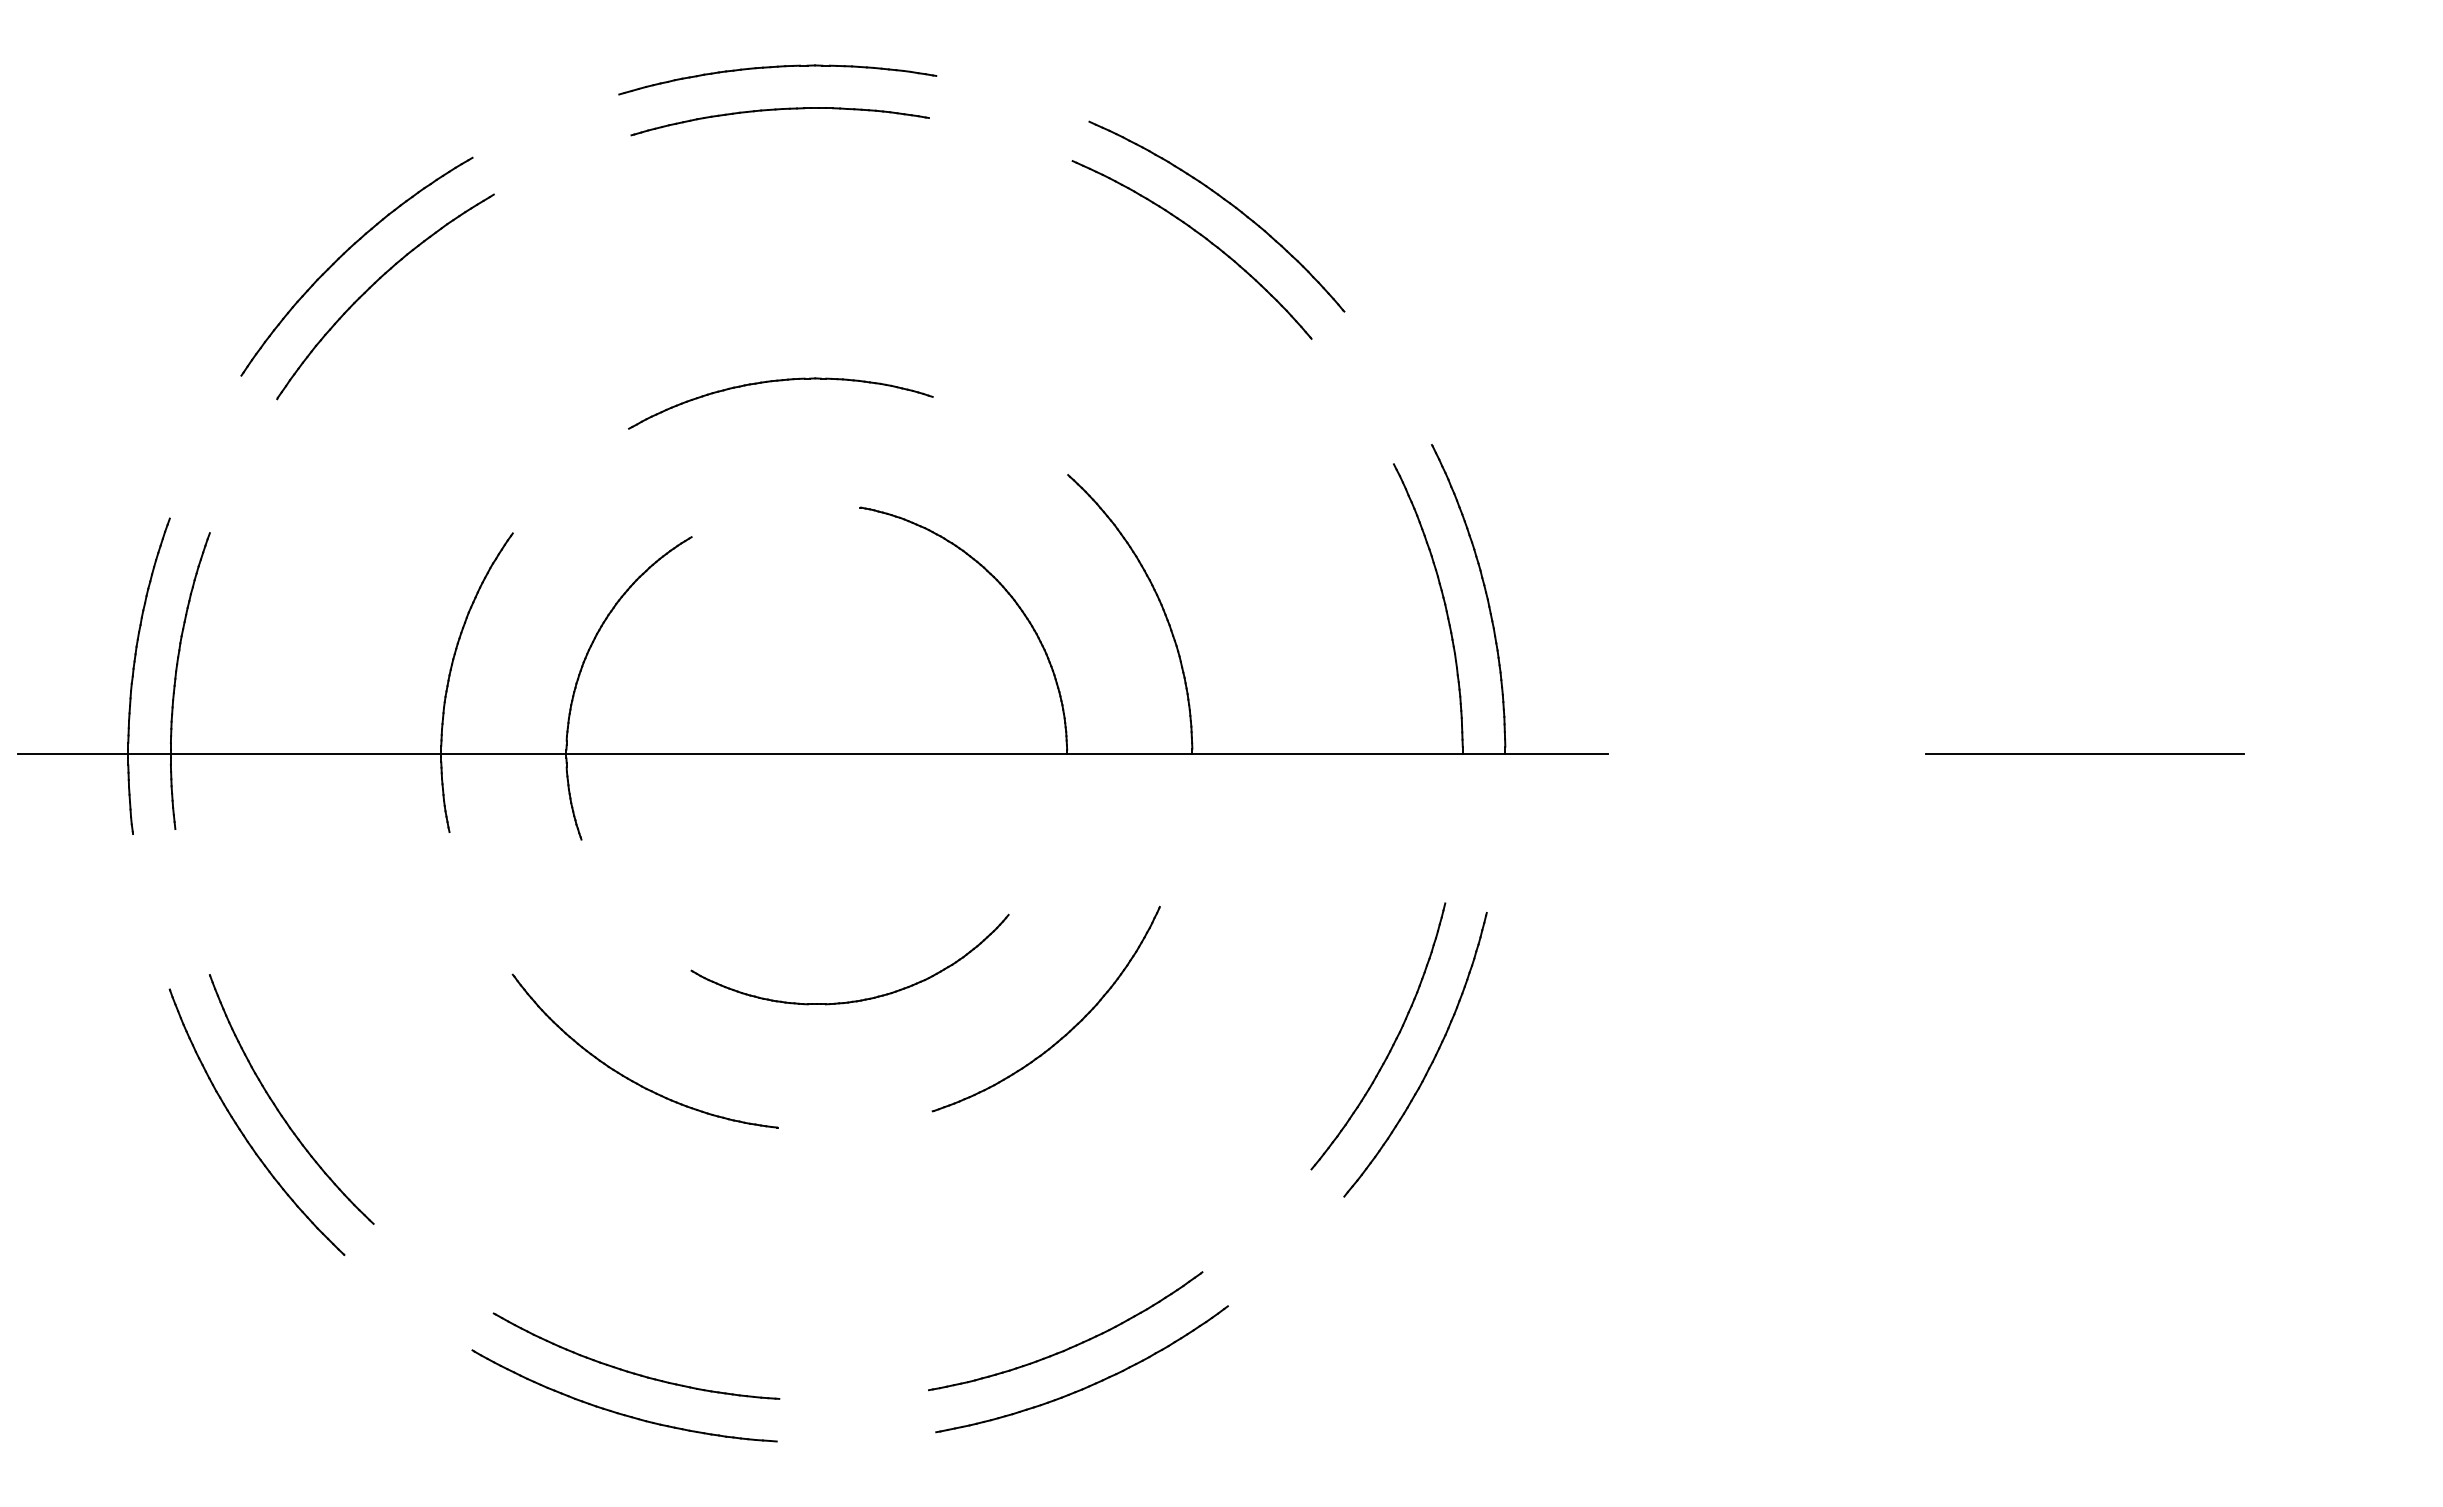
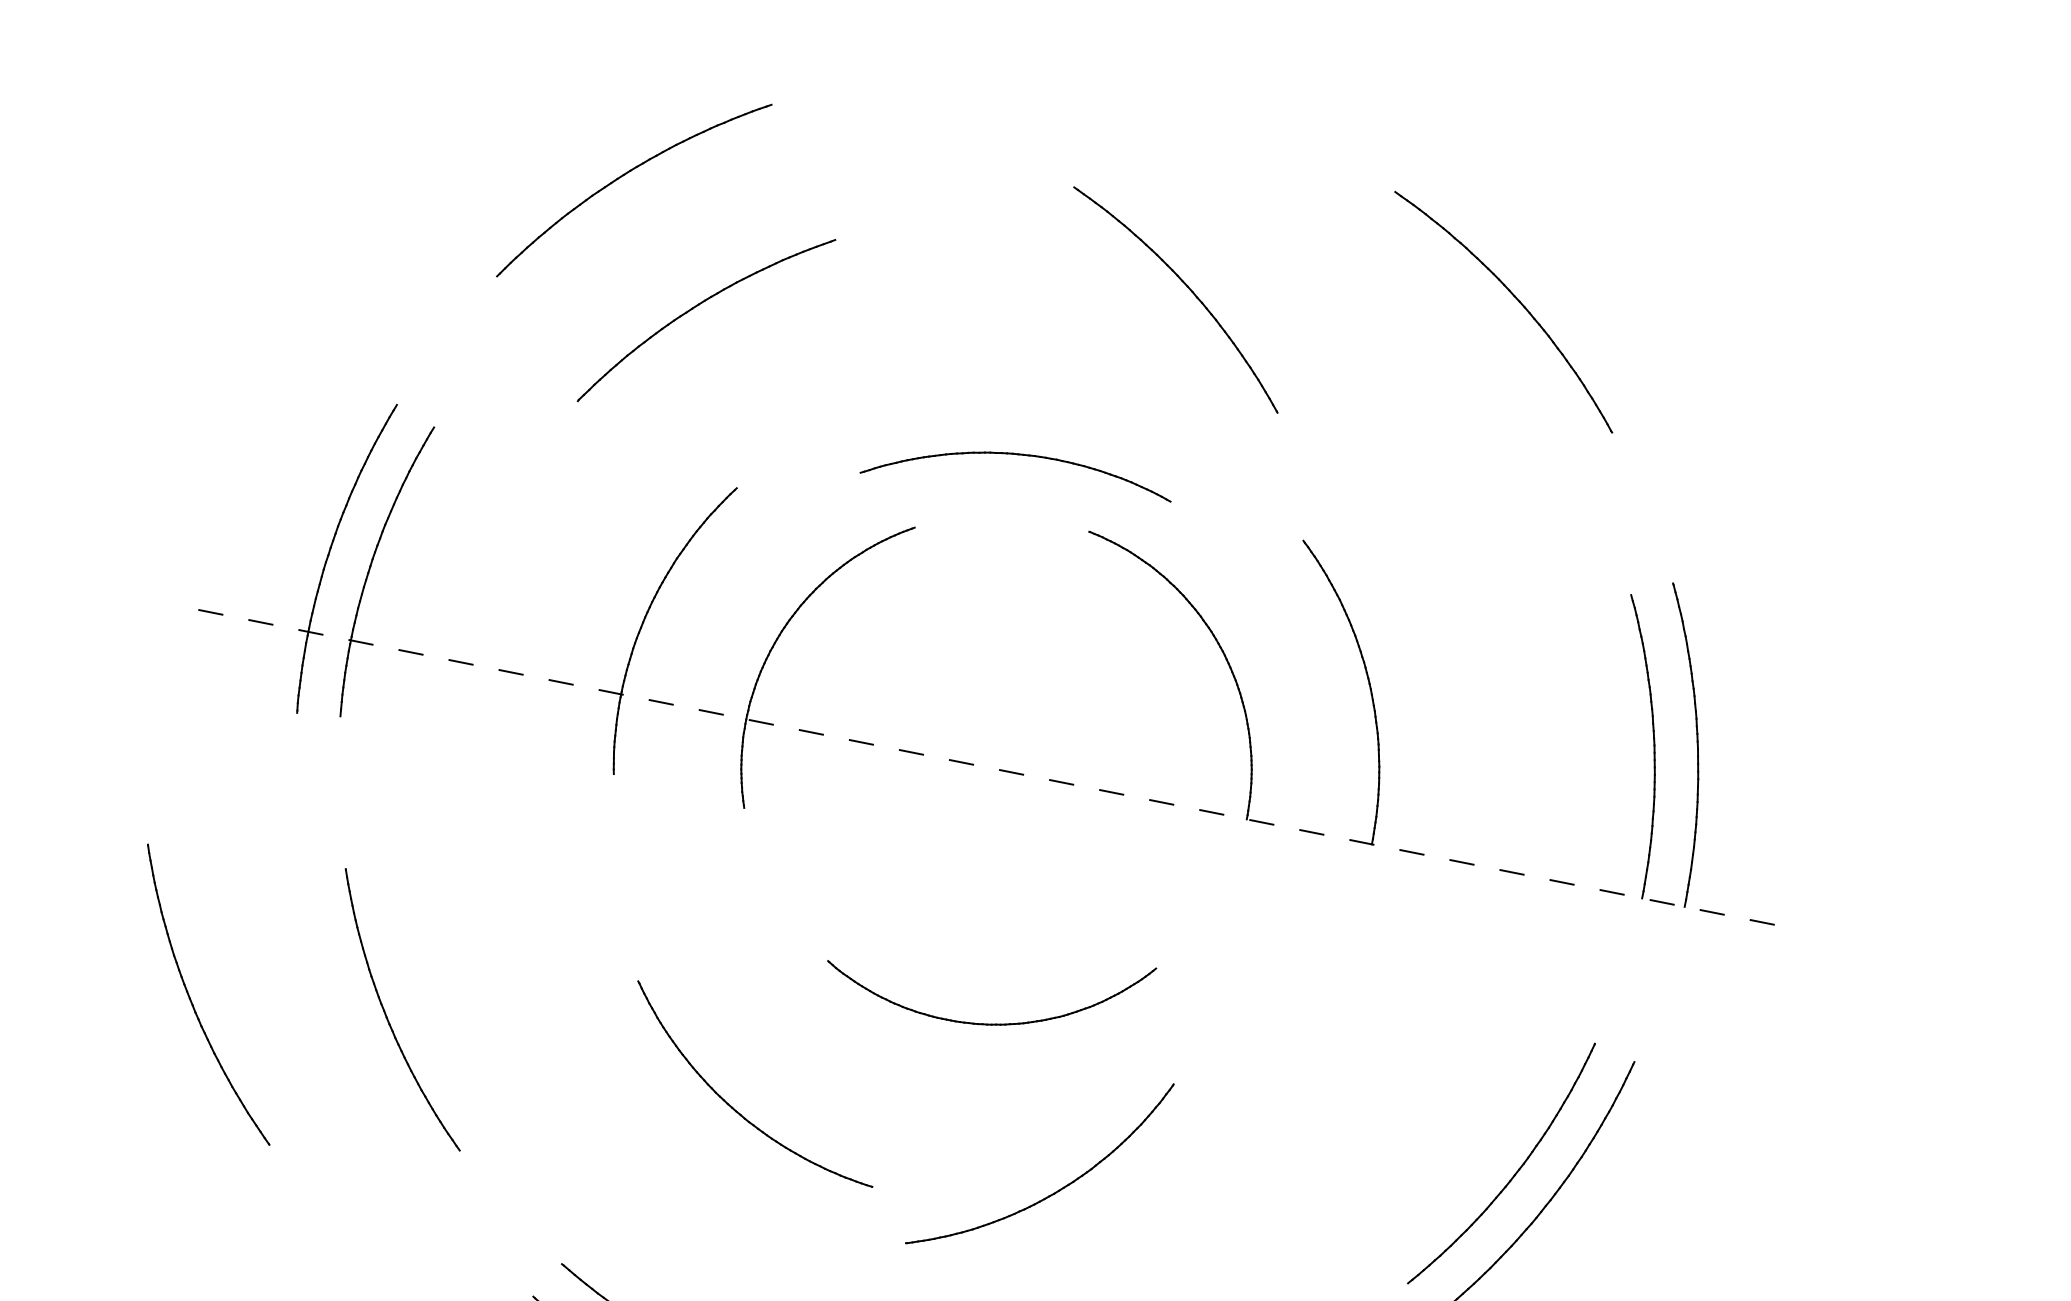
part: (777, 67) -> (1094, 75), removed
part: (779, 110) -> (1087, 118), removed
part: (1202, 237) -> (1188, 289), moved
part: (374, 284) -> (698, 305), moved
part: (780, 381) -> (1021, 455), moved
line: (813, 753) -> (993, 768), solid -> dashed
part: (1063, 1035) -> (1051, 1193), moved
part: (628, 1077) -> (733, 1107), moved
part: (242, 1131) -> (192, 1001), moved

